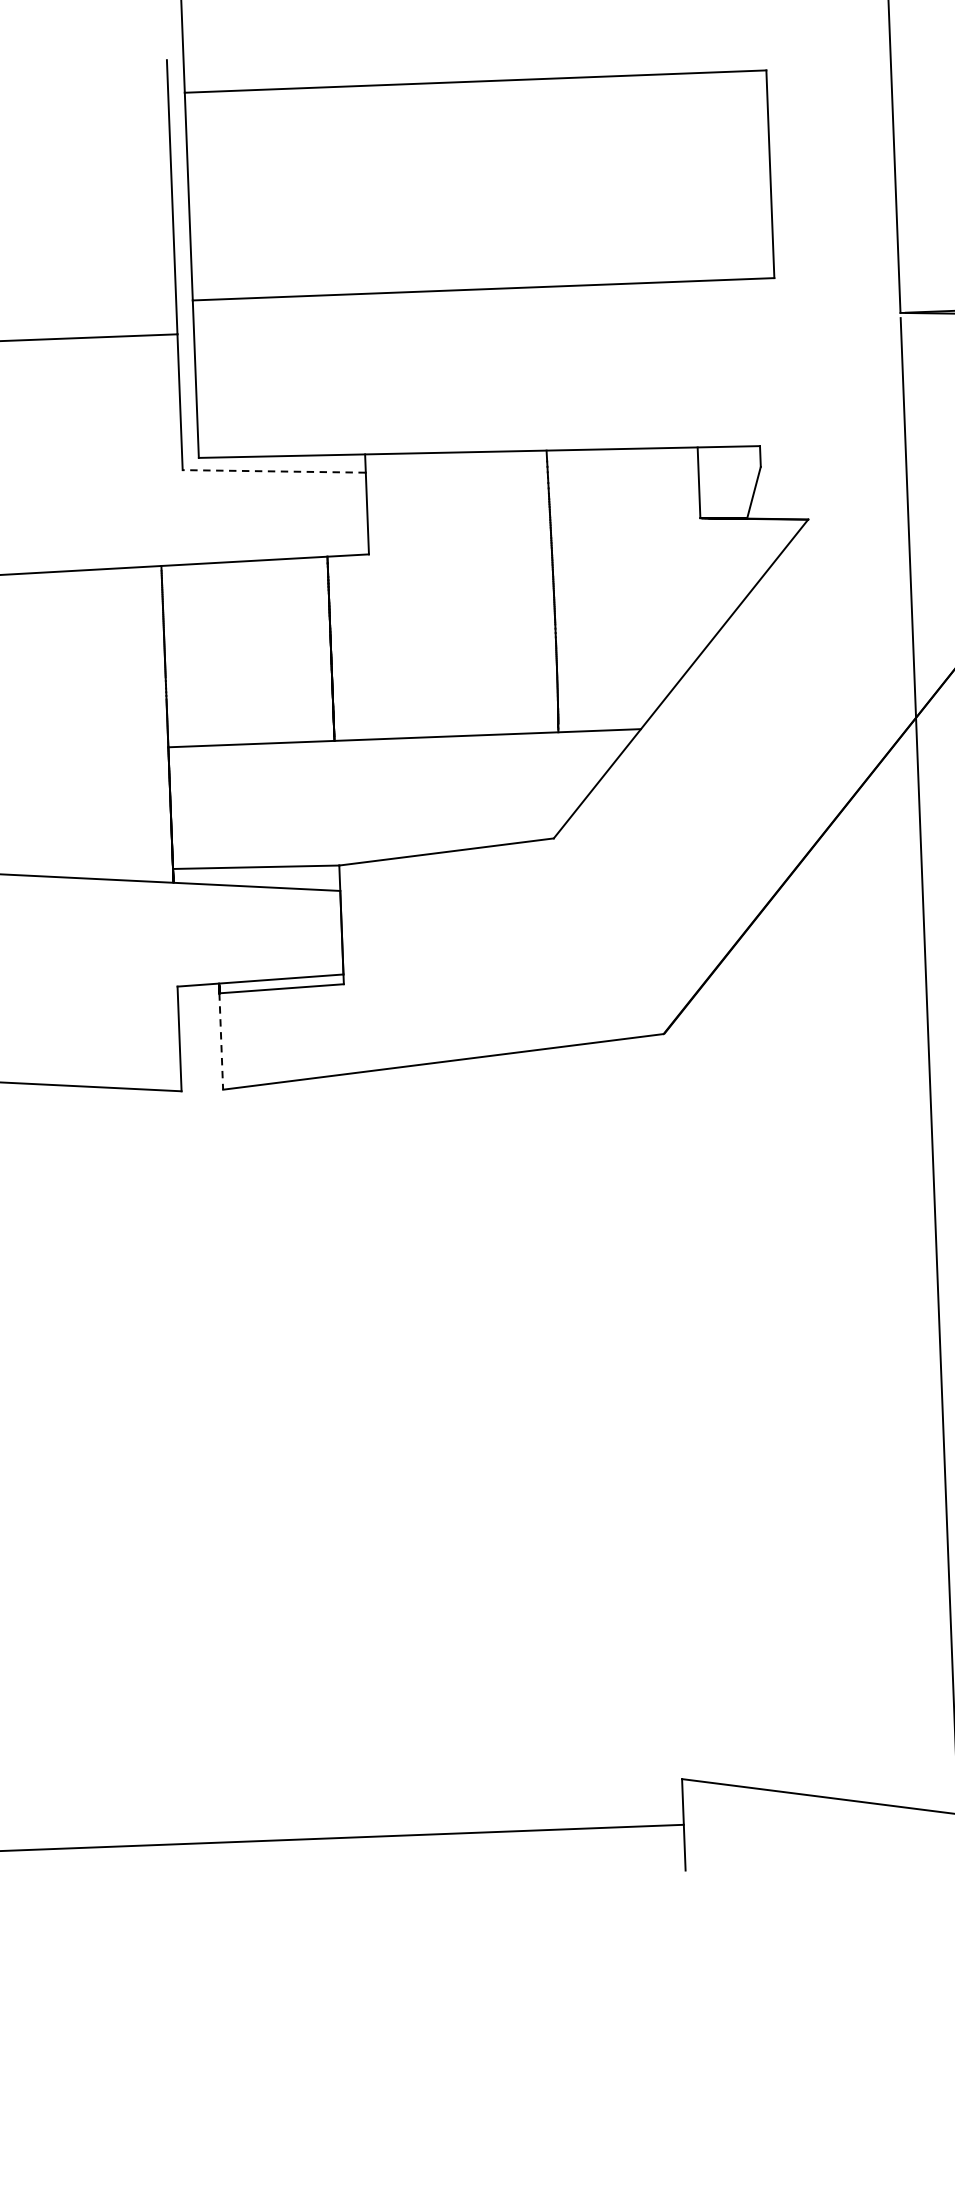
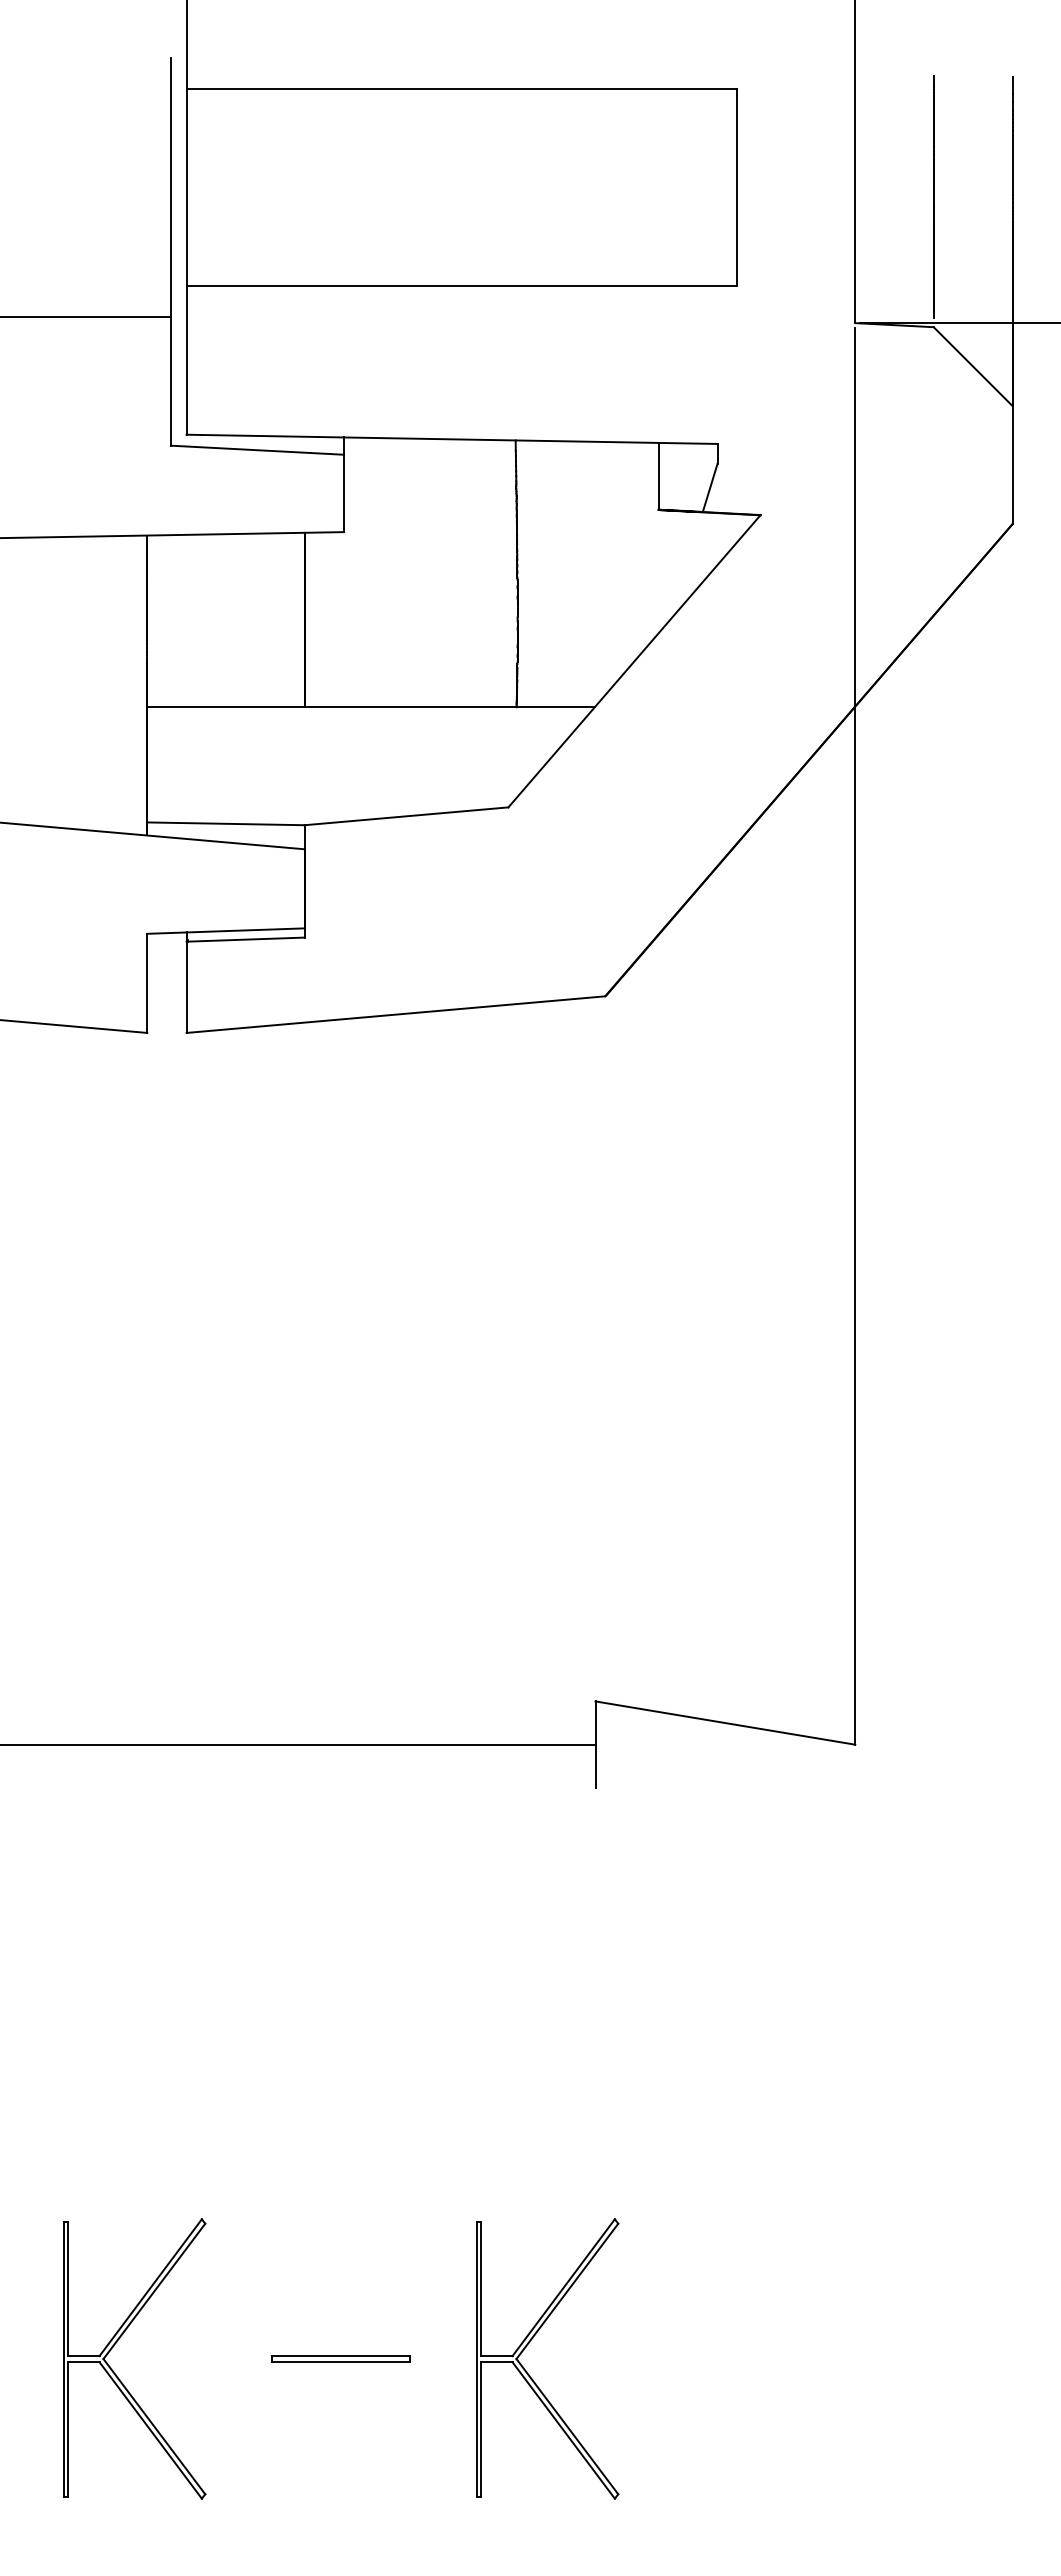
line: (274, 471) -> (257, 450), dashed -> solid
line: (221, 1041) -> (186, 987), dashed -> solid

